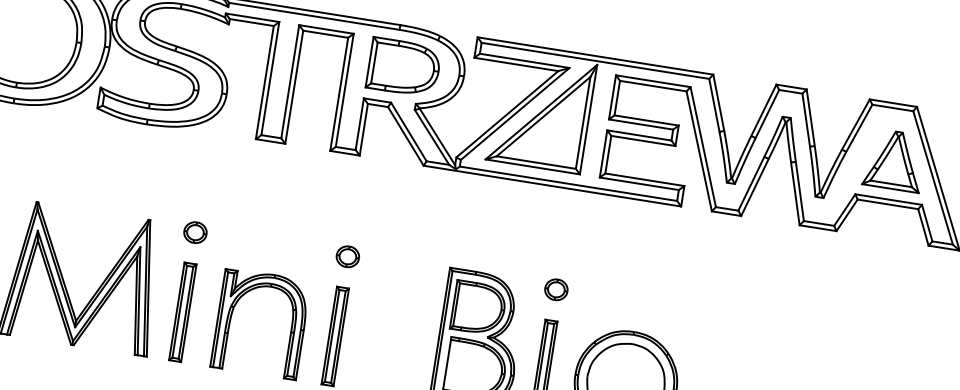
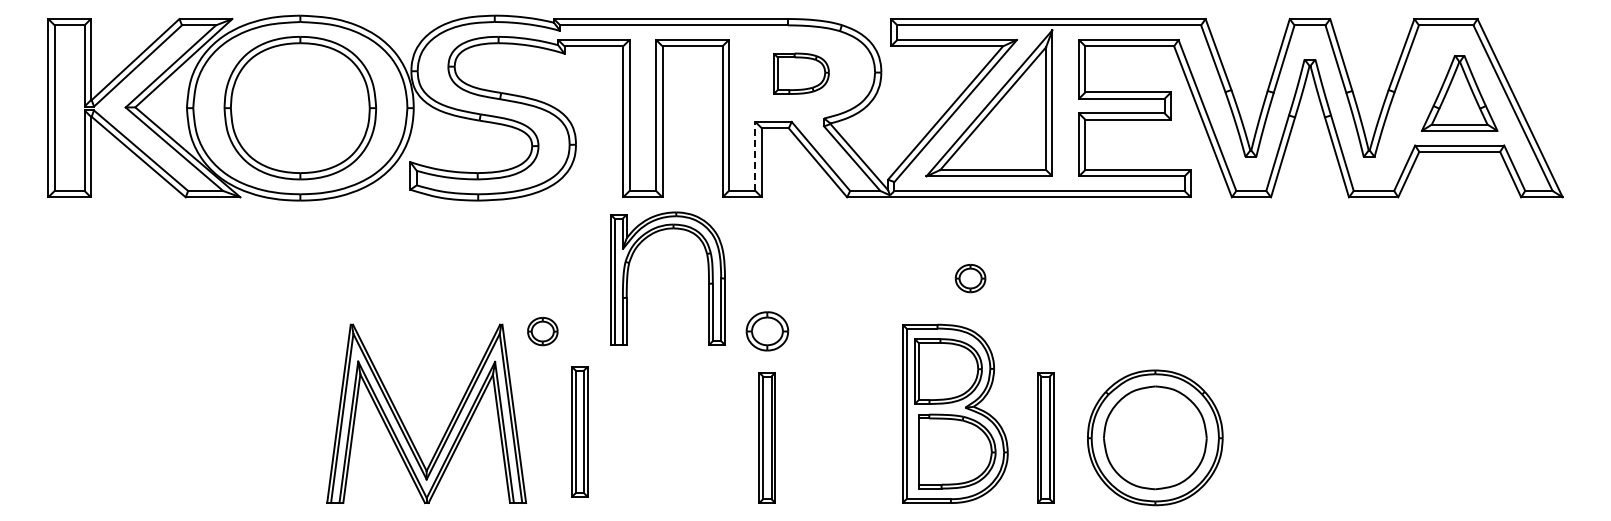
part: (404, 67) -> (801, 73), size x0.6
line: (359, 124) -> (755, 156), solid -> dashed
part: (195, 232) -> (542, 331), moved
part: (347, 256) -> (766, 331), size x1.4
part: (556, 289) -> (970, 278), moved
part: (182, 311) -> (579, 431), moved
part: (231, 318) -> (628, 278), moved

